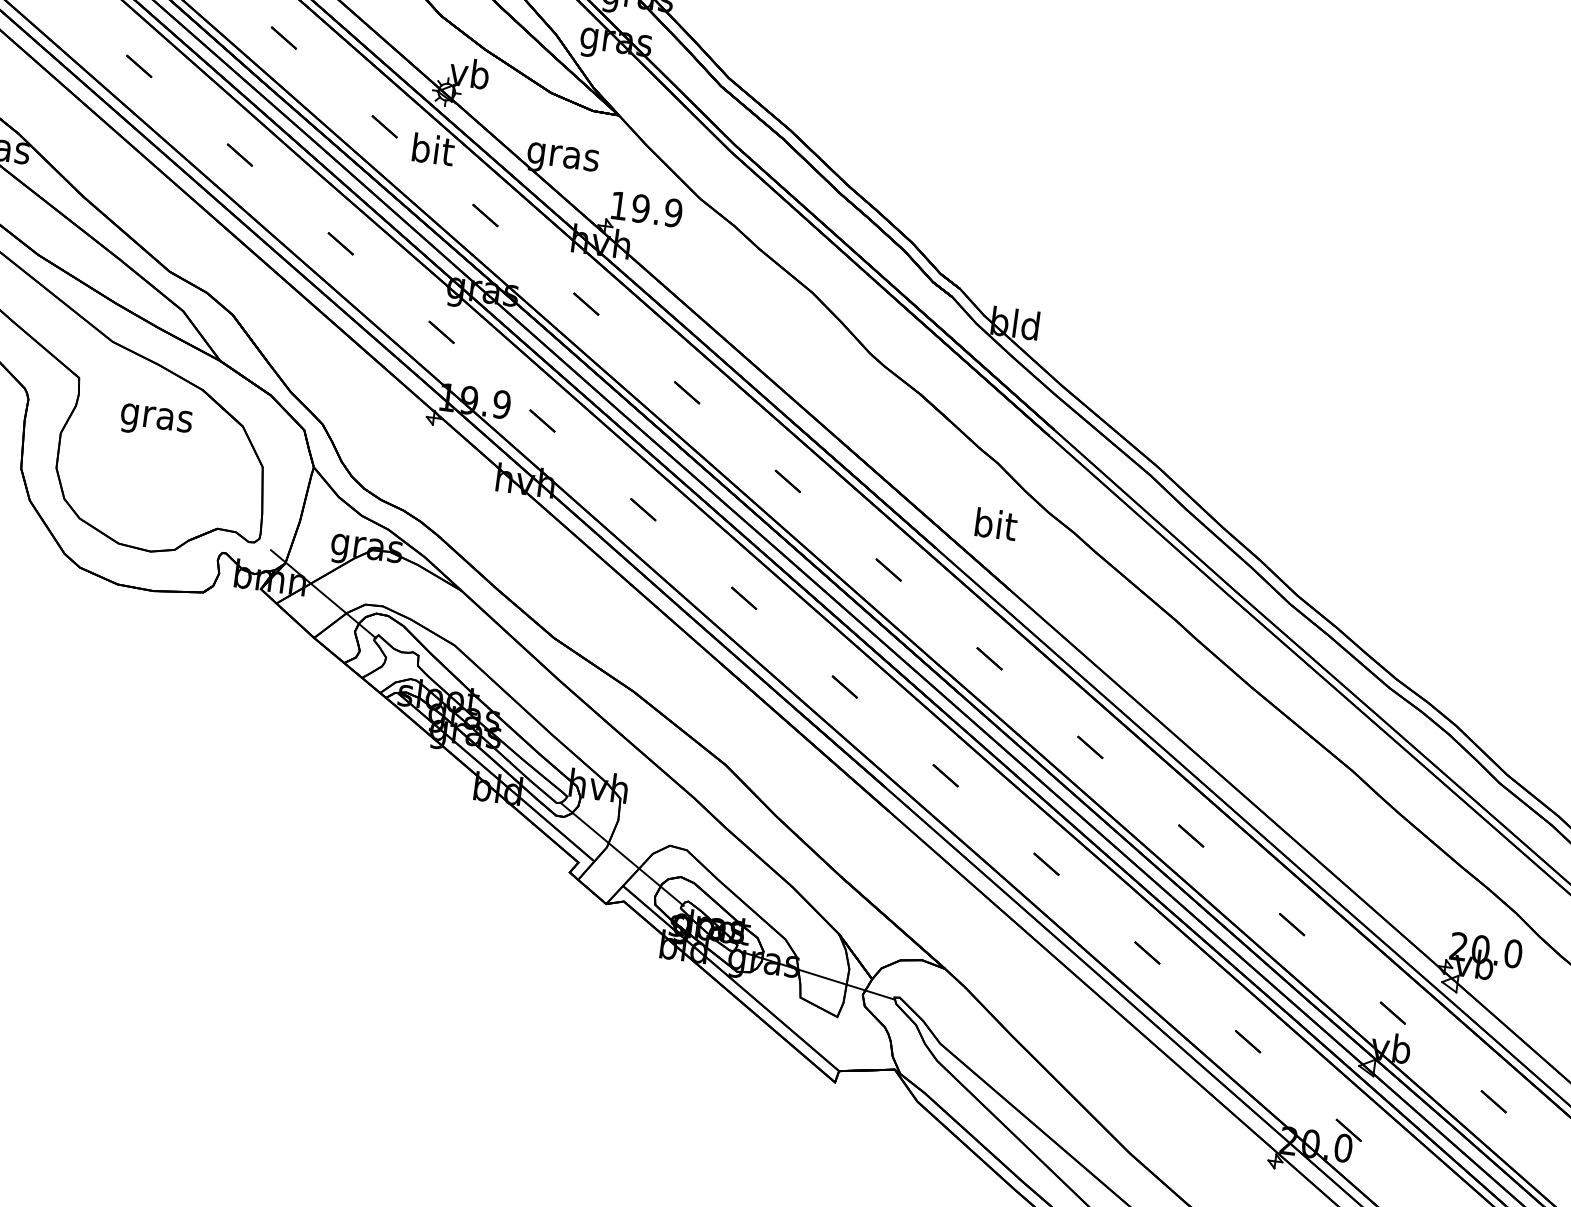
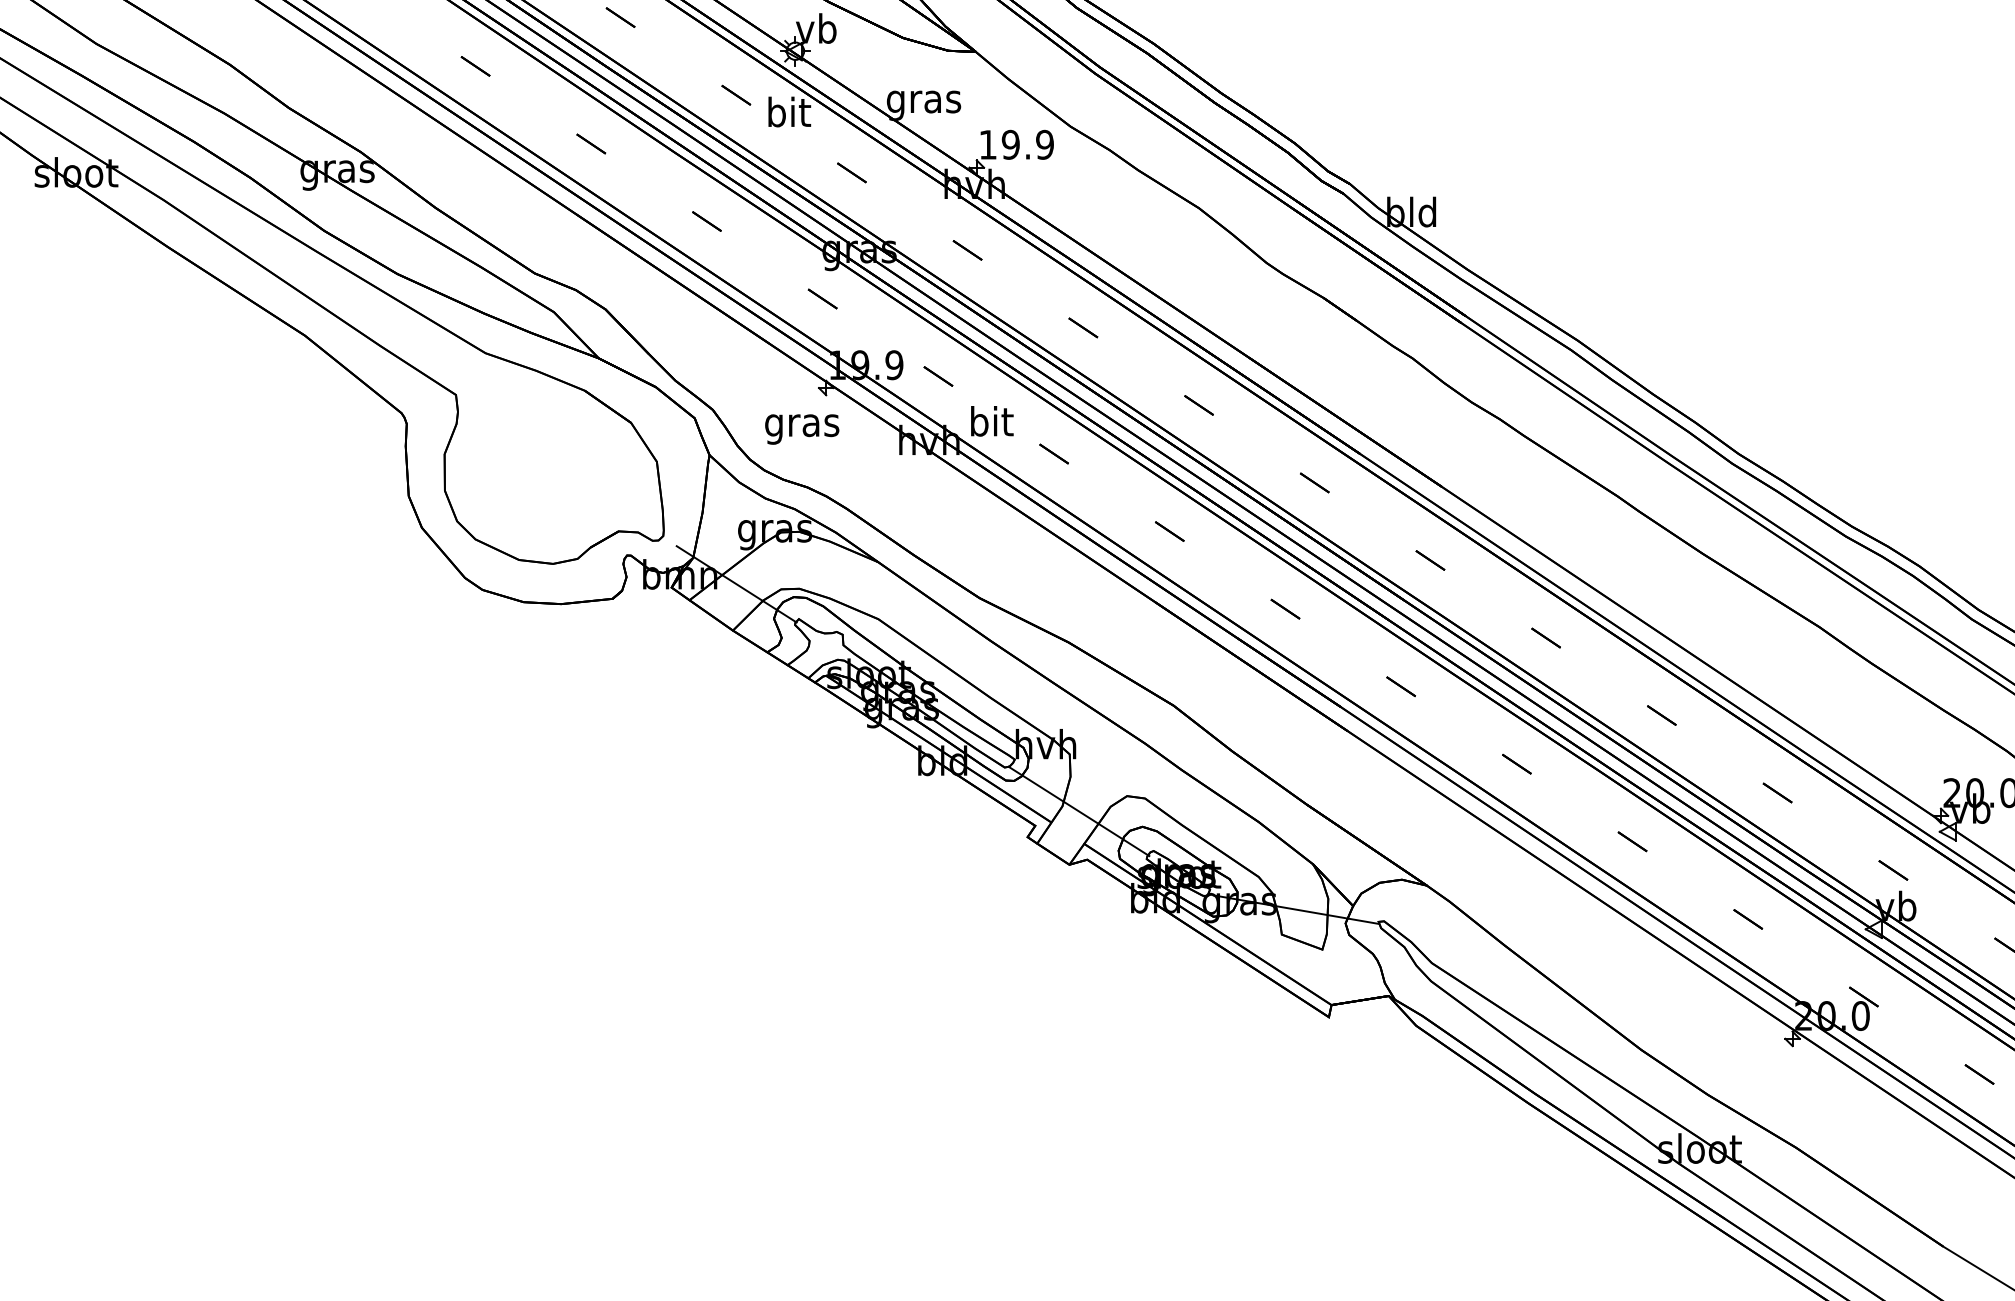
text: (156, 421) -> (802, 429), moved
text: (996, 524) -> (992, 421), moved

